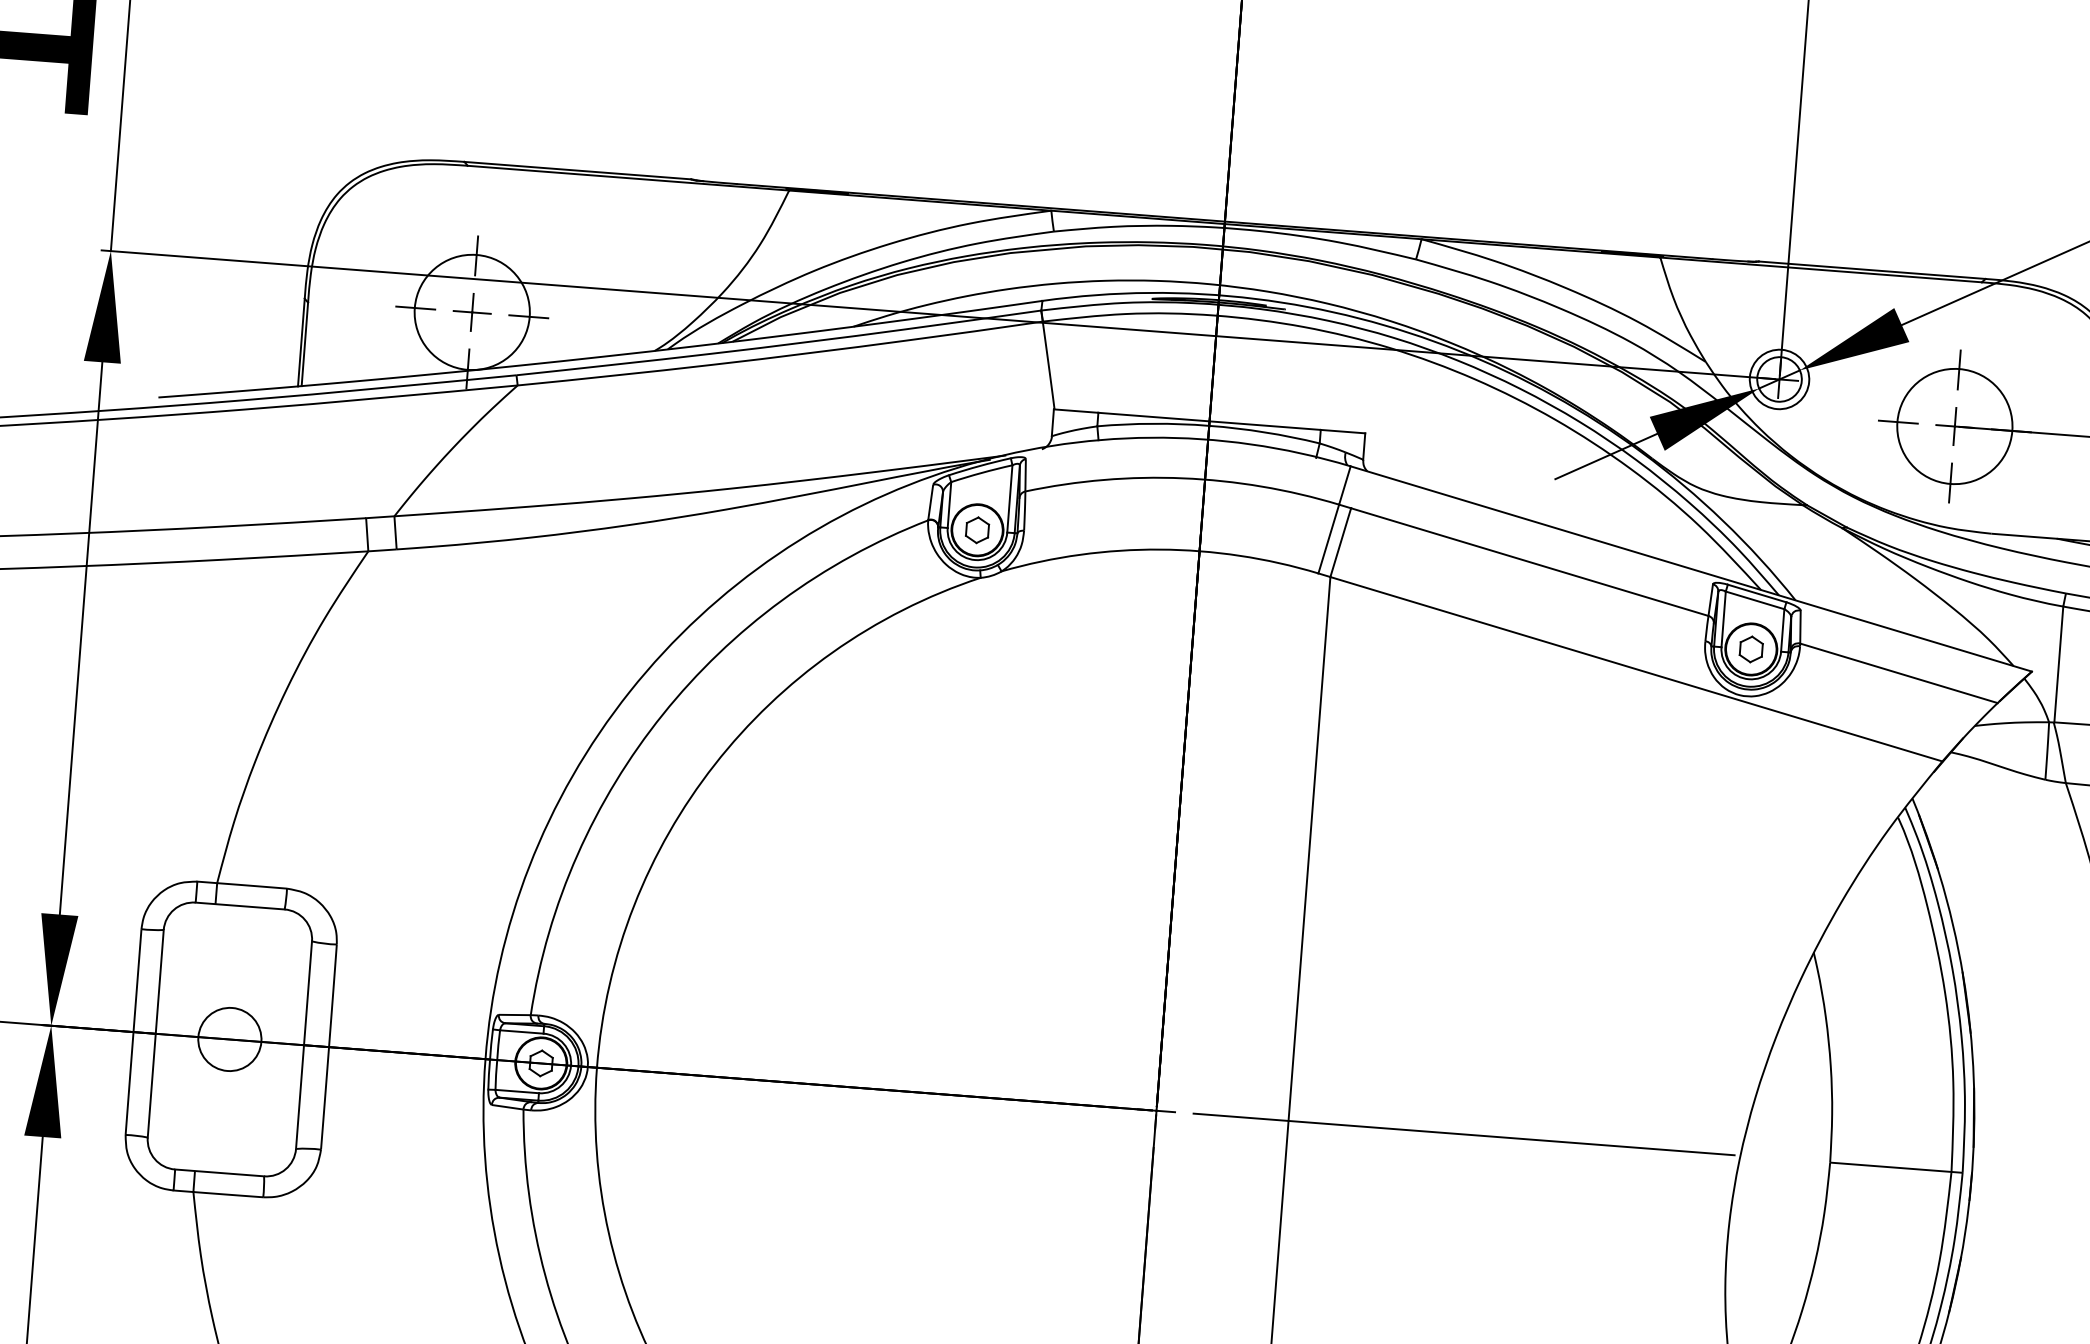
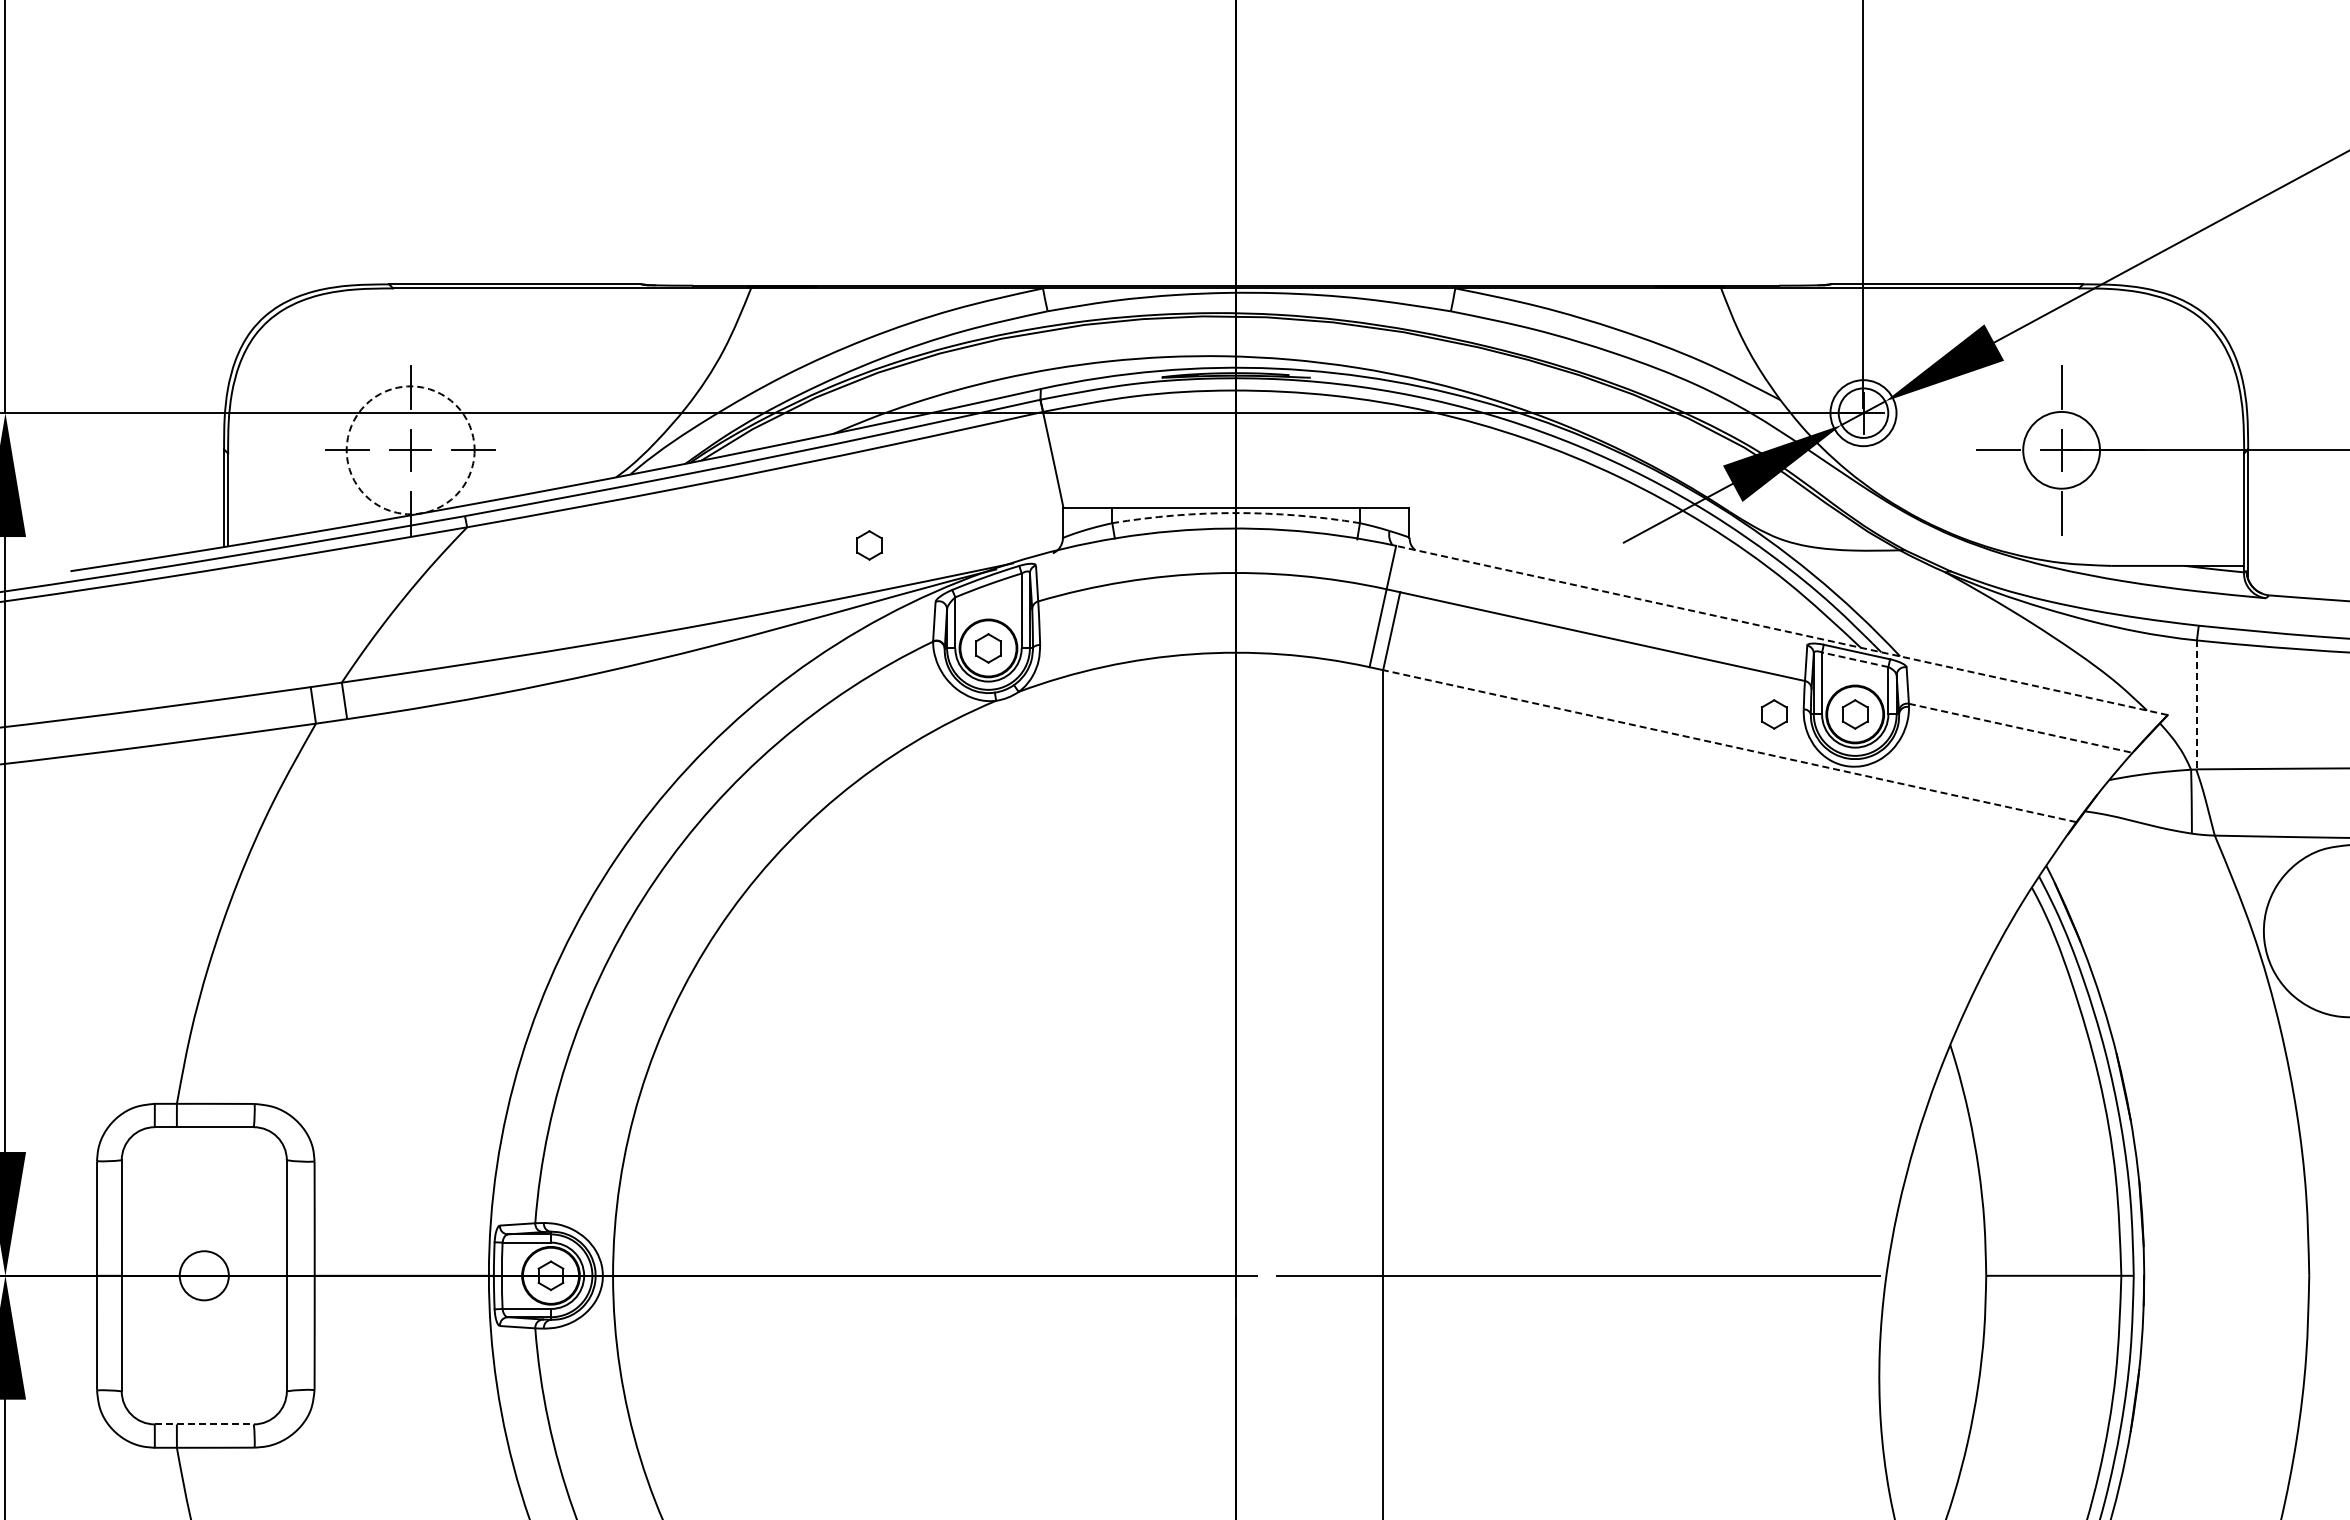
circle: (472, 312) -> (410, 450), solid -> dashed
arc: (1209, 426) -> (1236, 513), solid -> dashed
circle: (1954, 426) -> (2061, 450), size x0.6
part: (877, 429) -> (869, 545), added
line: (1690, 568) -> (1781, 630), solid -> dashed
line: (1755, 600) -> (1855, 659), solid -> dashed
part: (1677, 643) -> (1773, 714), added
line: (2058, 664) -> (2196, 705), solid -> dashed
line: (1636, 669) -> (1729, 746), solid -> dashed
line: (1899, 673) -> (2021, 728), solid -> dashed
circle: (230, 1039) -> (204, 1275), size x0.7
line: (219, 1173) -> (204, 1424), solid -> dashed

